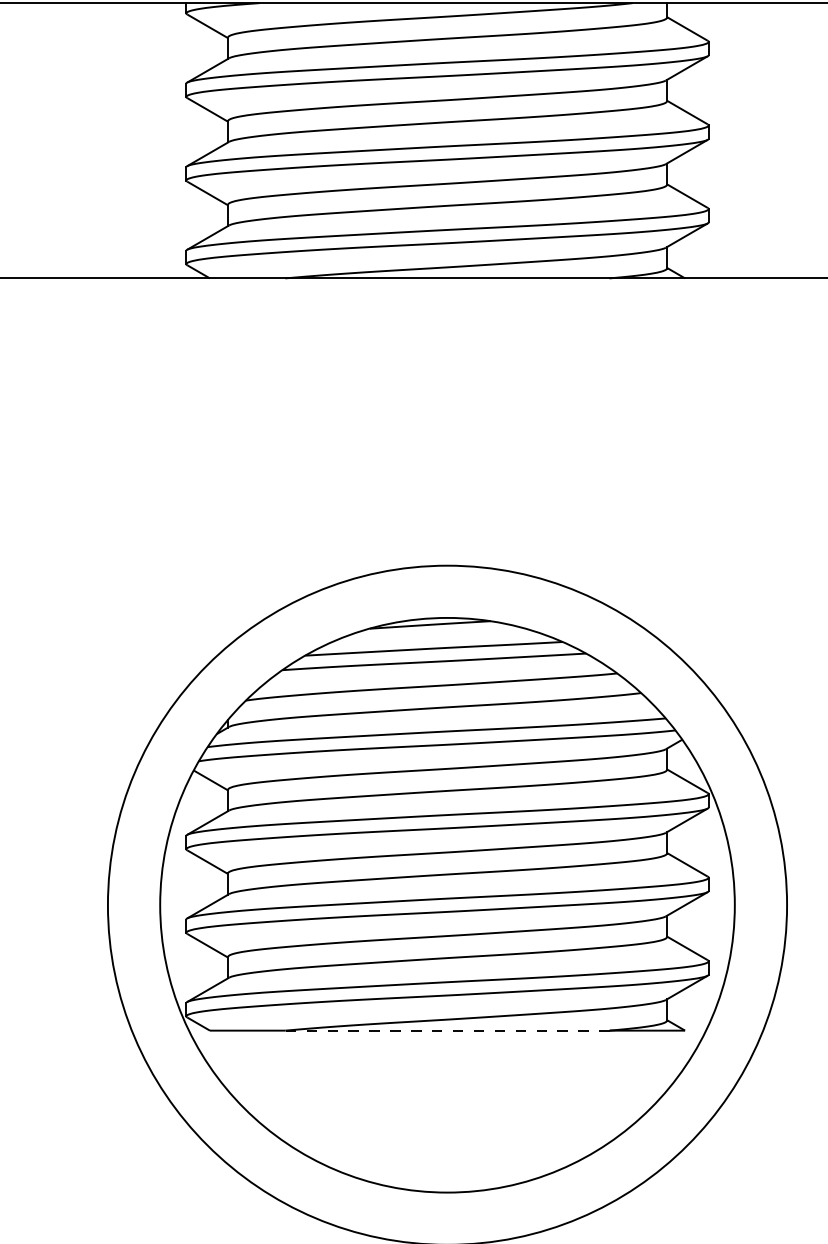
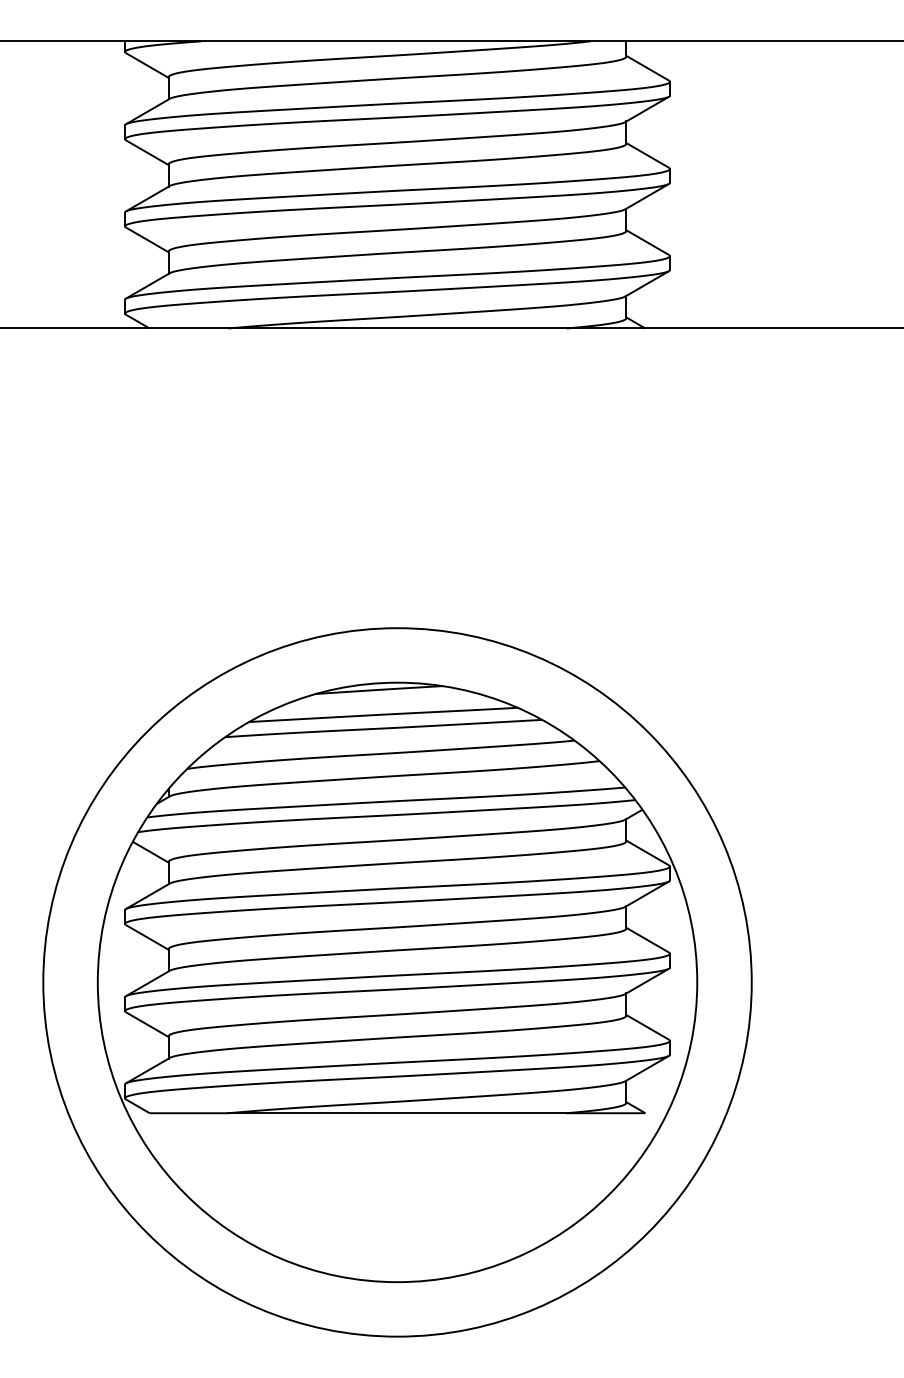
line: (447, 1030) -> (397, 1113), dashed -> solid

